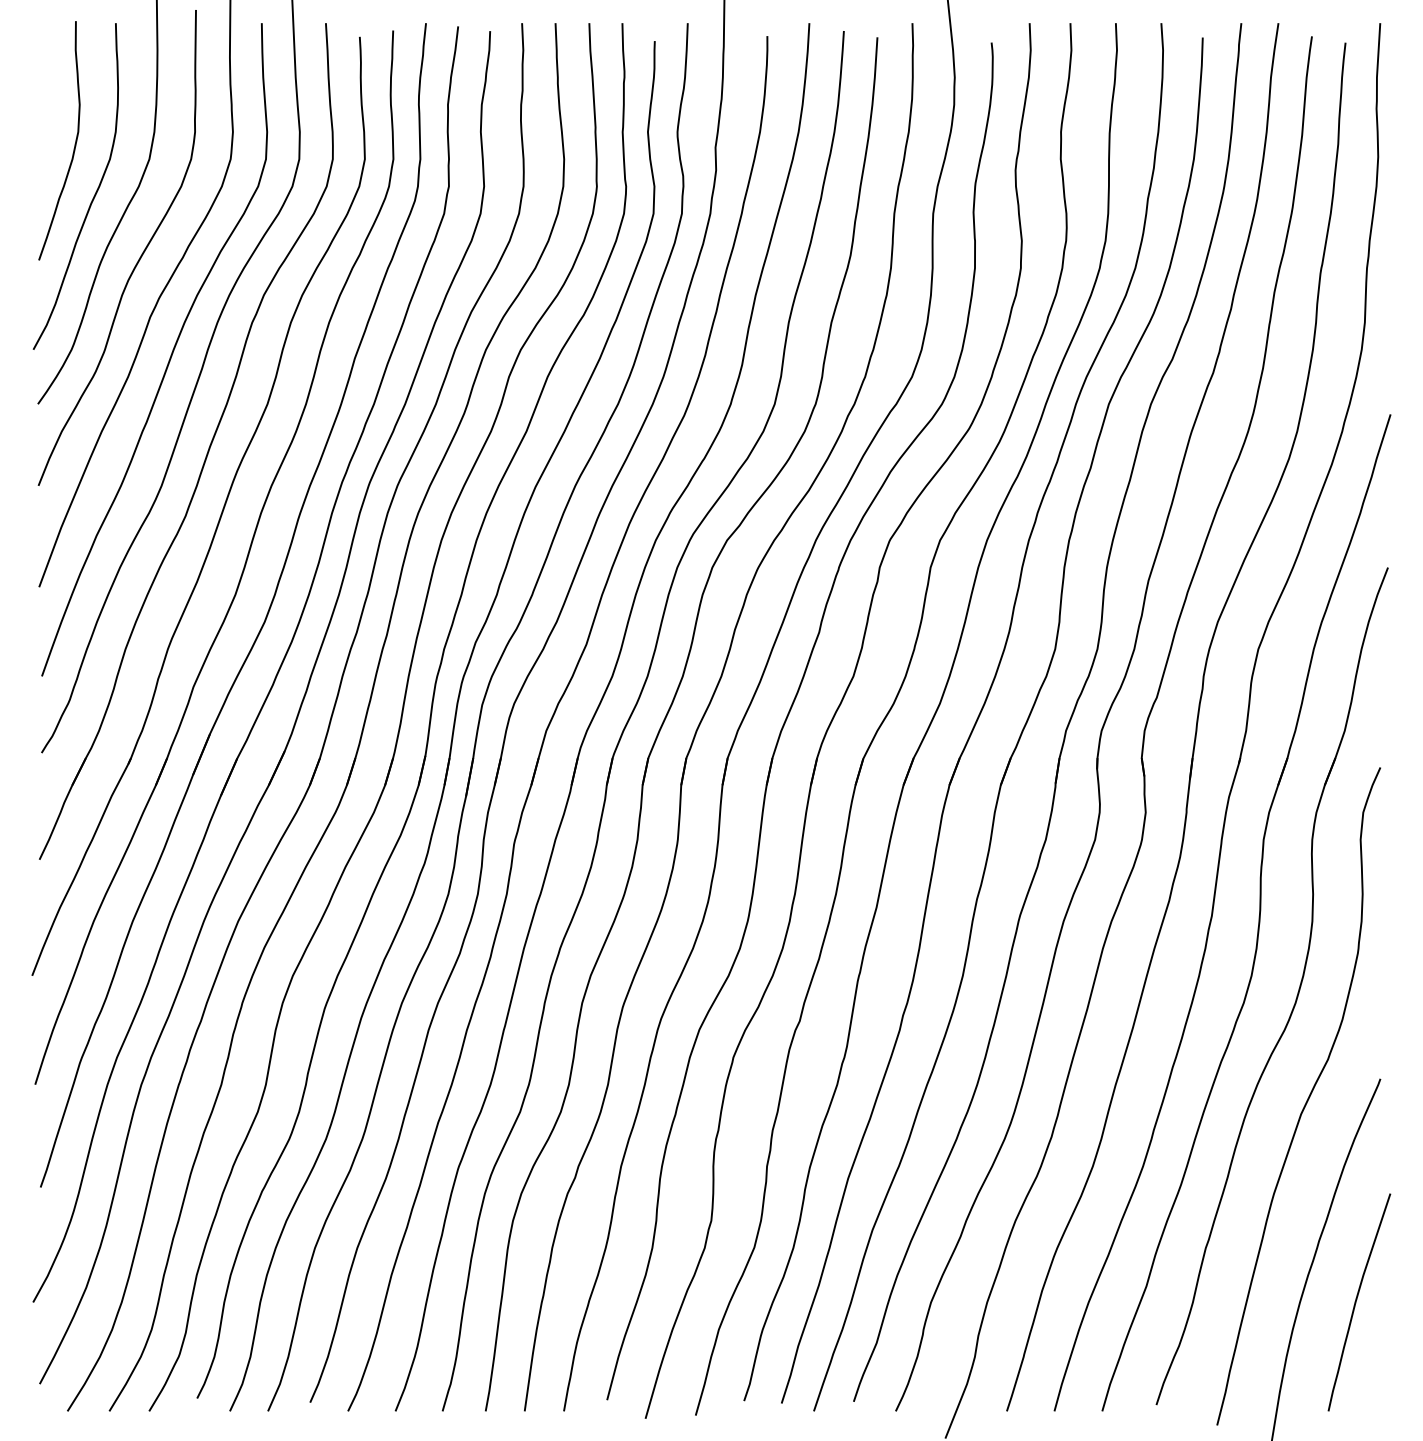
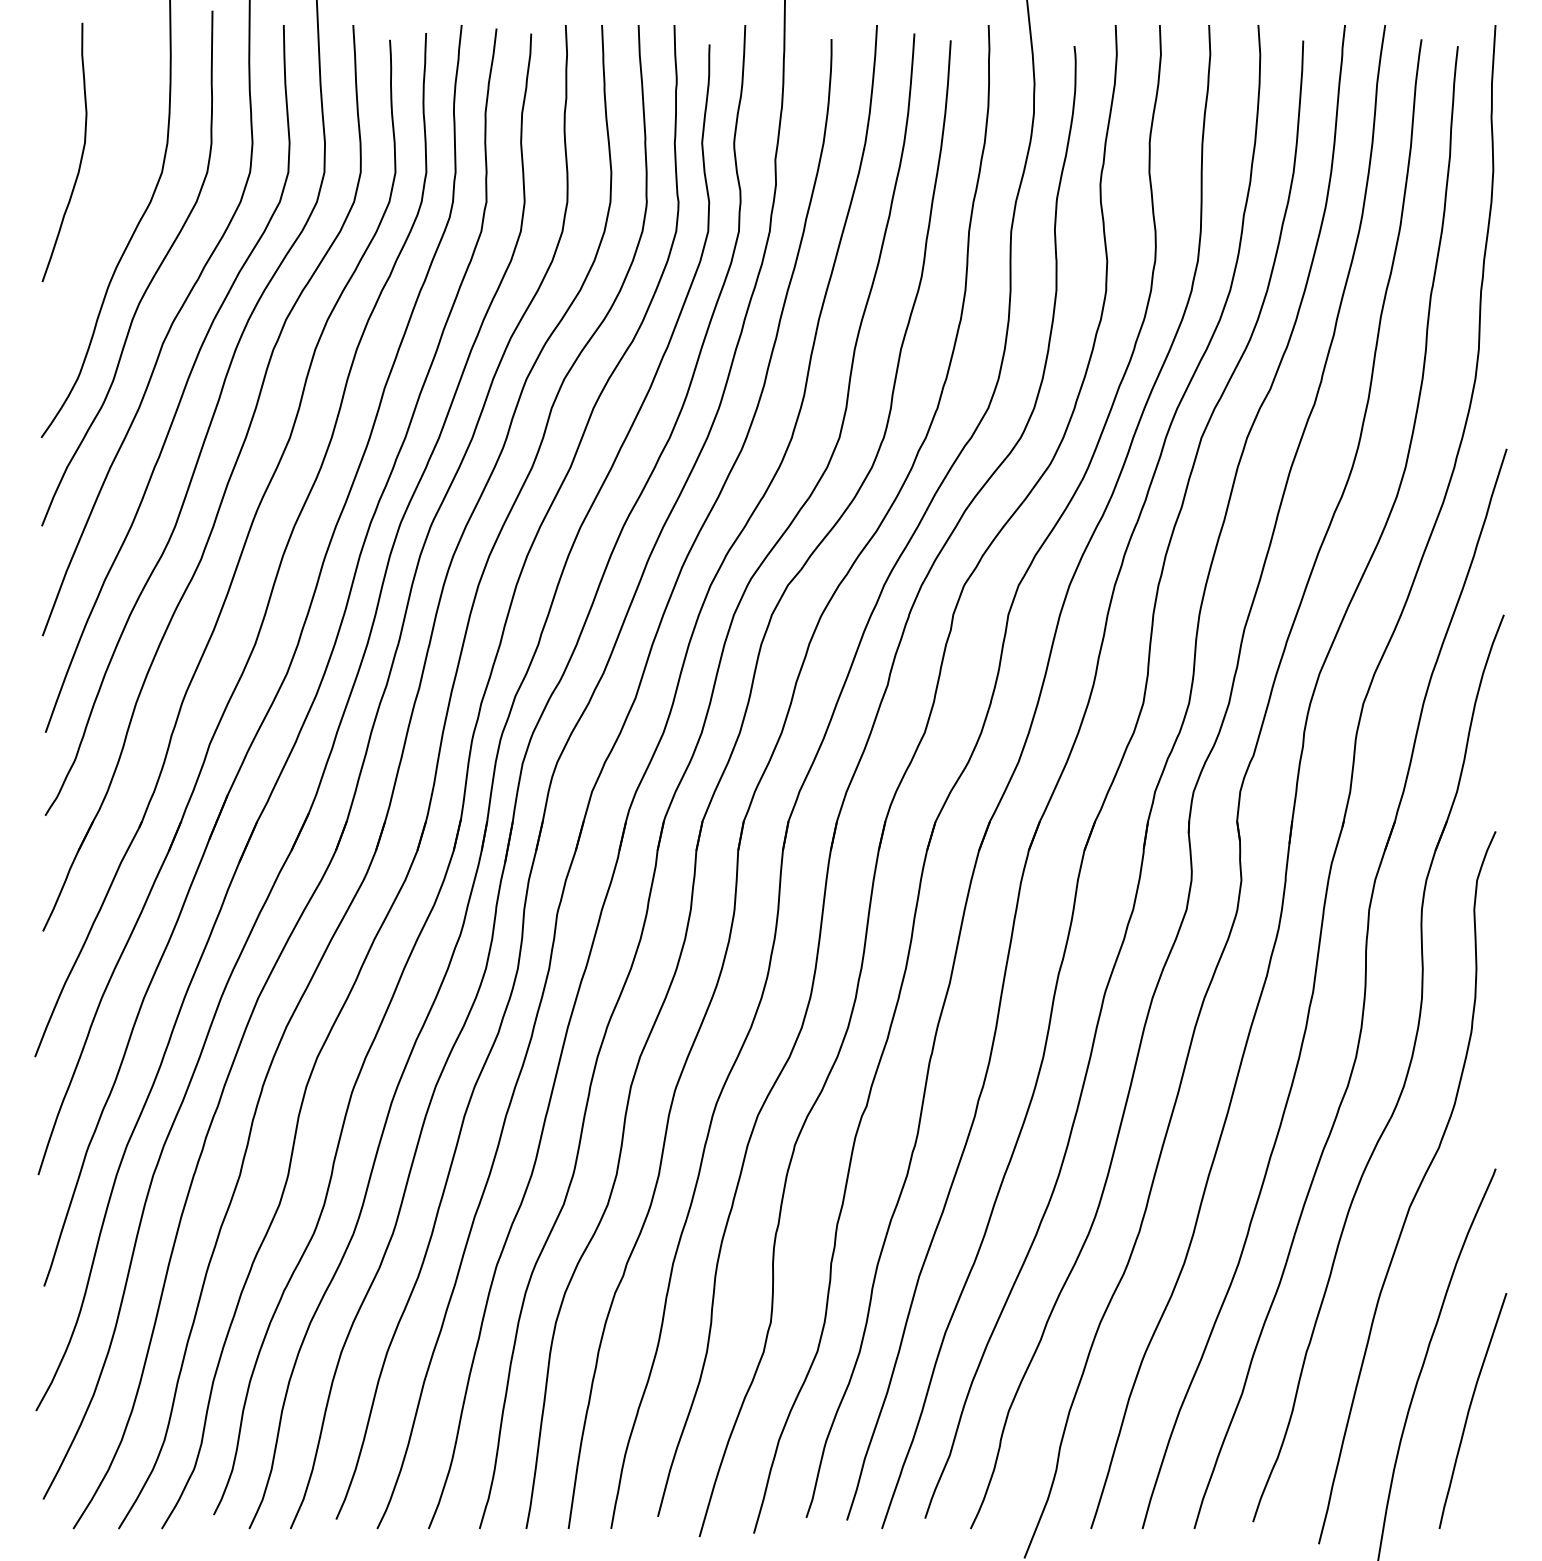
curve: (93, 196) -> (101, 212), removed

